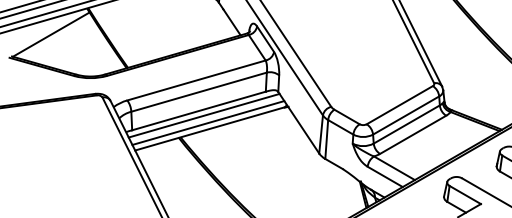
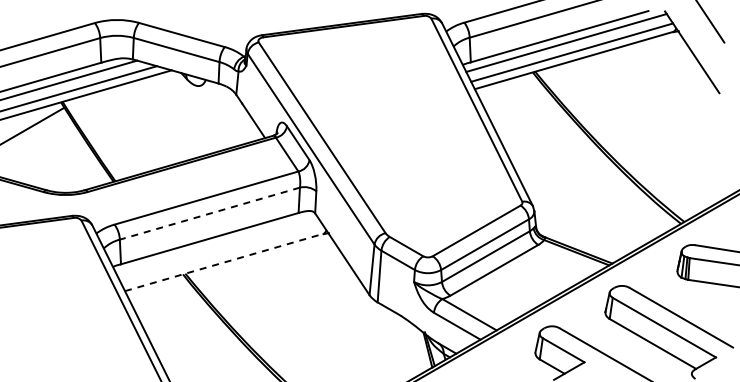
line: (198, 92) -> (209, 213), solid -> dashed
line: (204, 115) -> (216, 244), removed
line: (208, 122) -> (222, 254), removed
line: (210, 128) -> (224, 262), solid -> dashed

